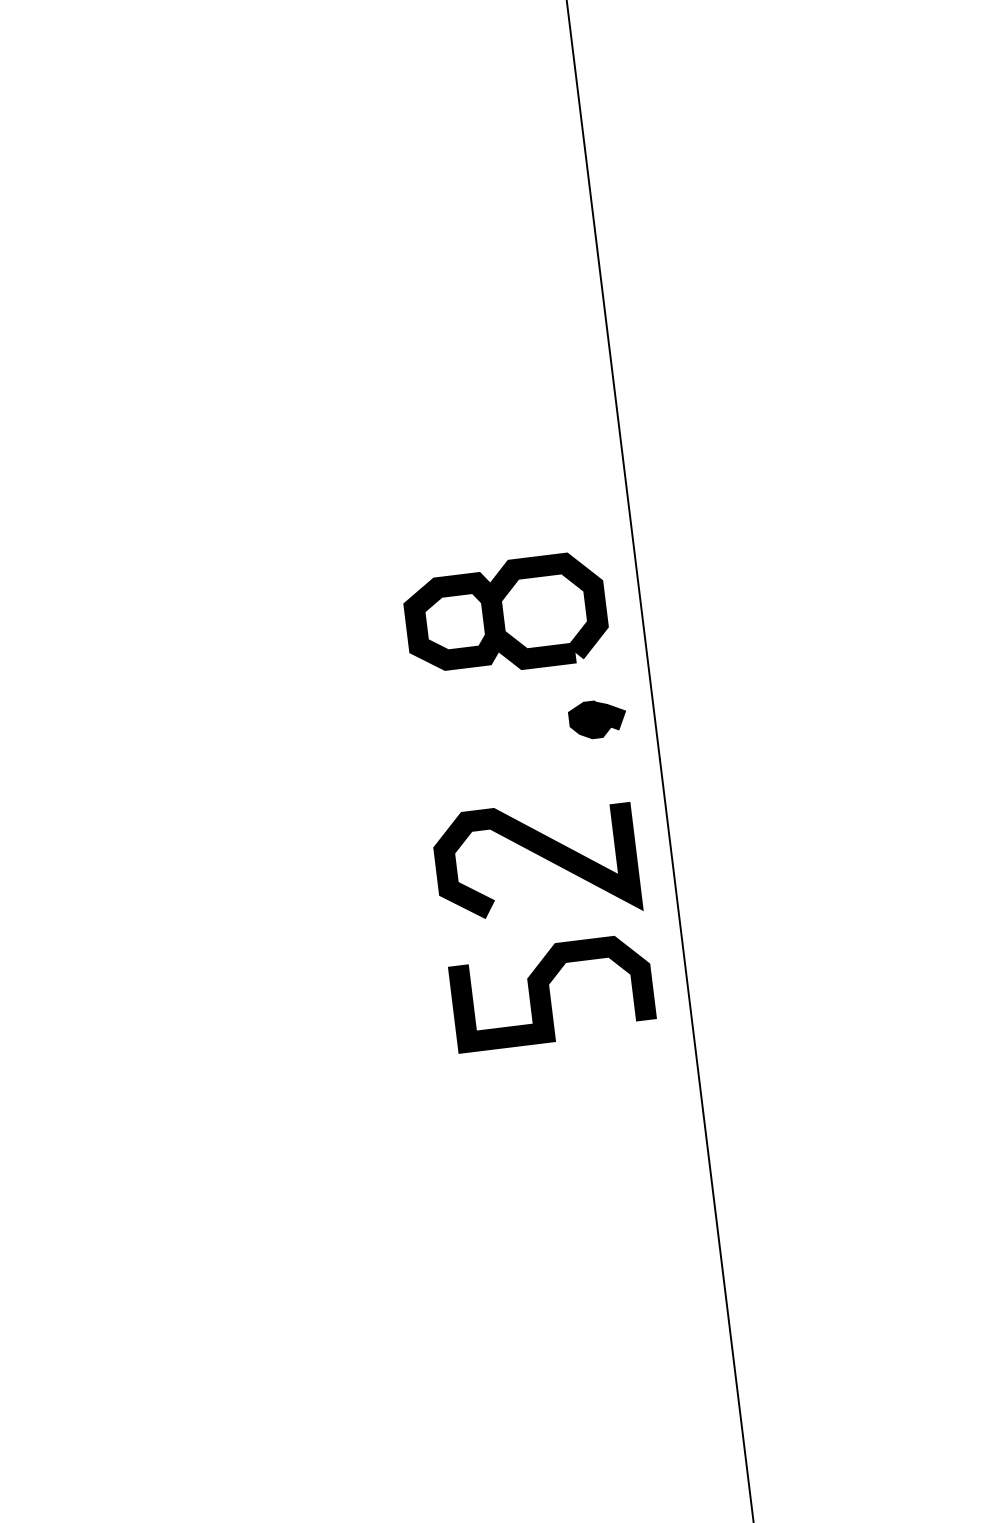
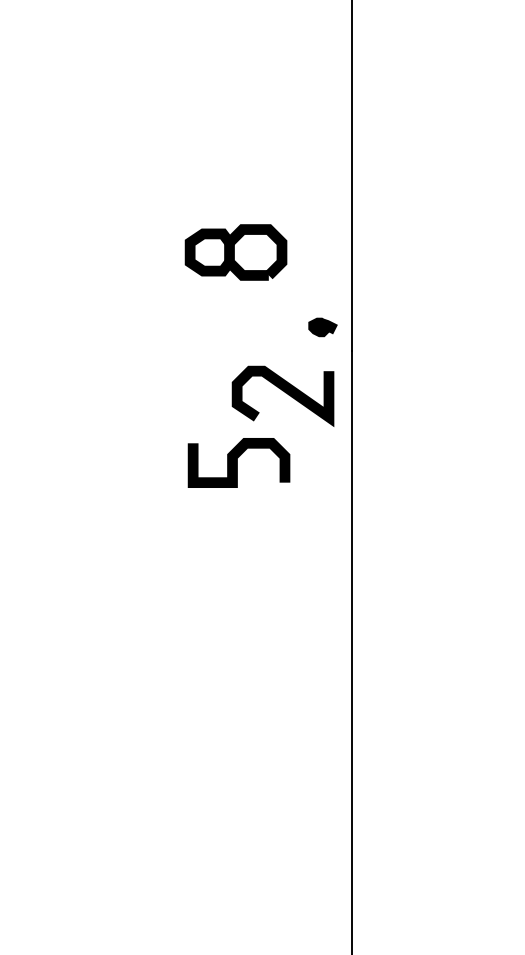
part: (505, 616) -> (235, 252), moved
curve: (549, 992) -> (237, 462), moved

